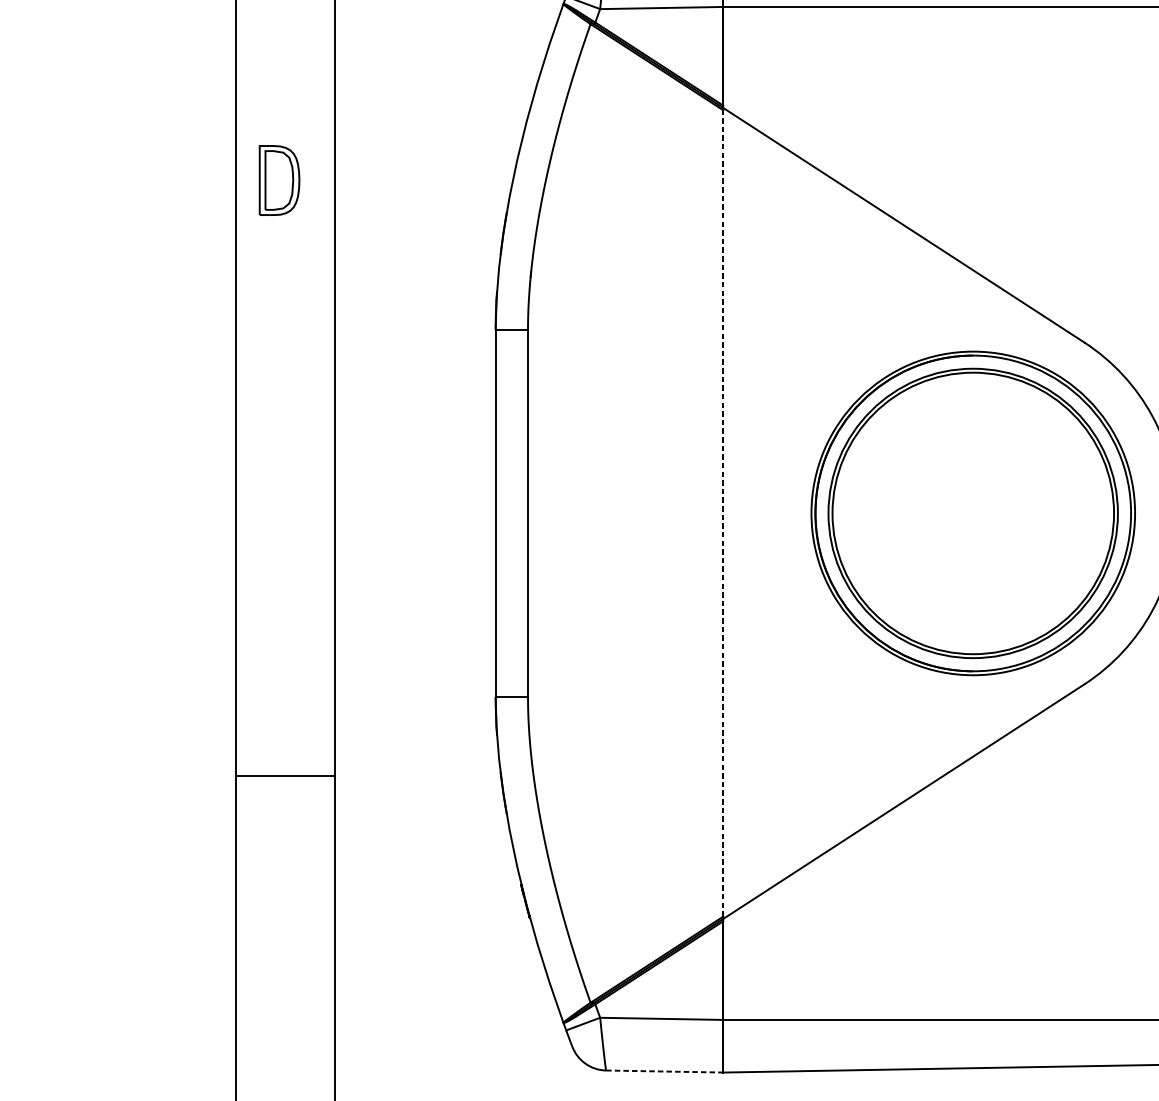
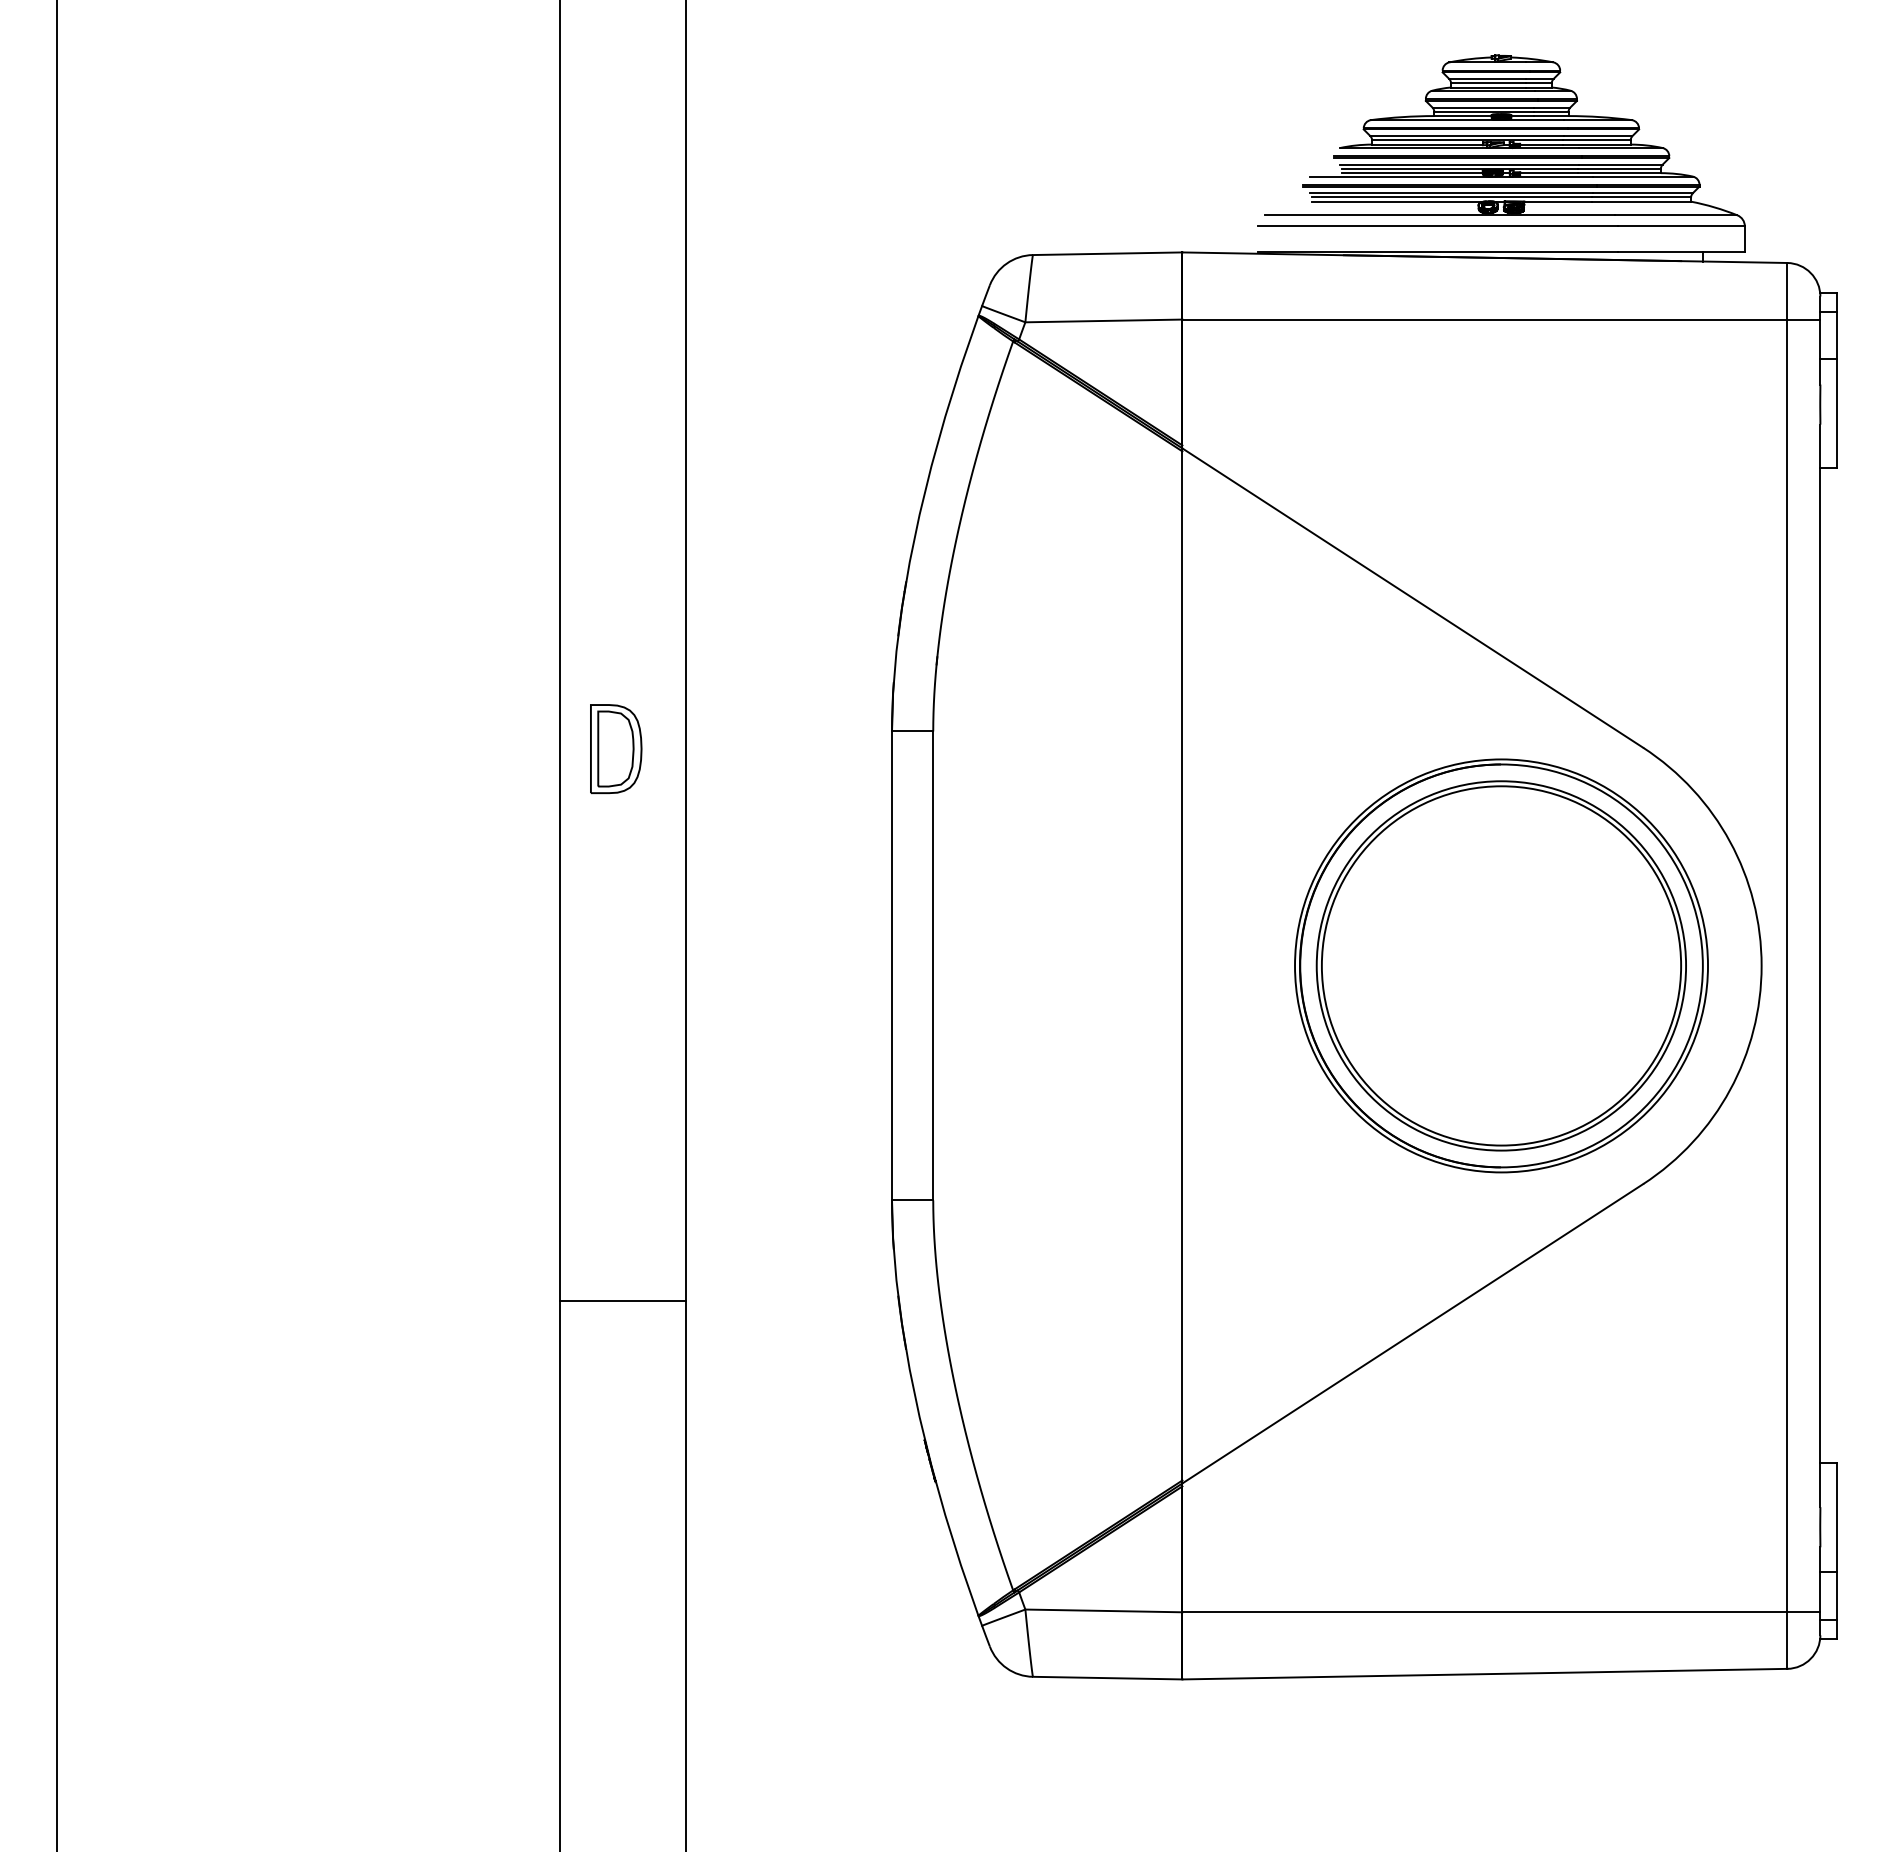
part: (279, 180) -> (616, 749), moved
line: (723, 513) -> (1182, 965), dashed -> solid
line: (664, 1071) -> (1107, 1678), dashed -> solid

